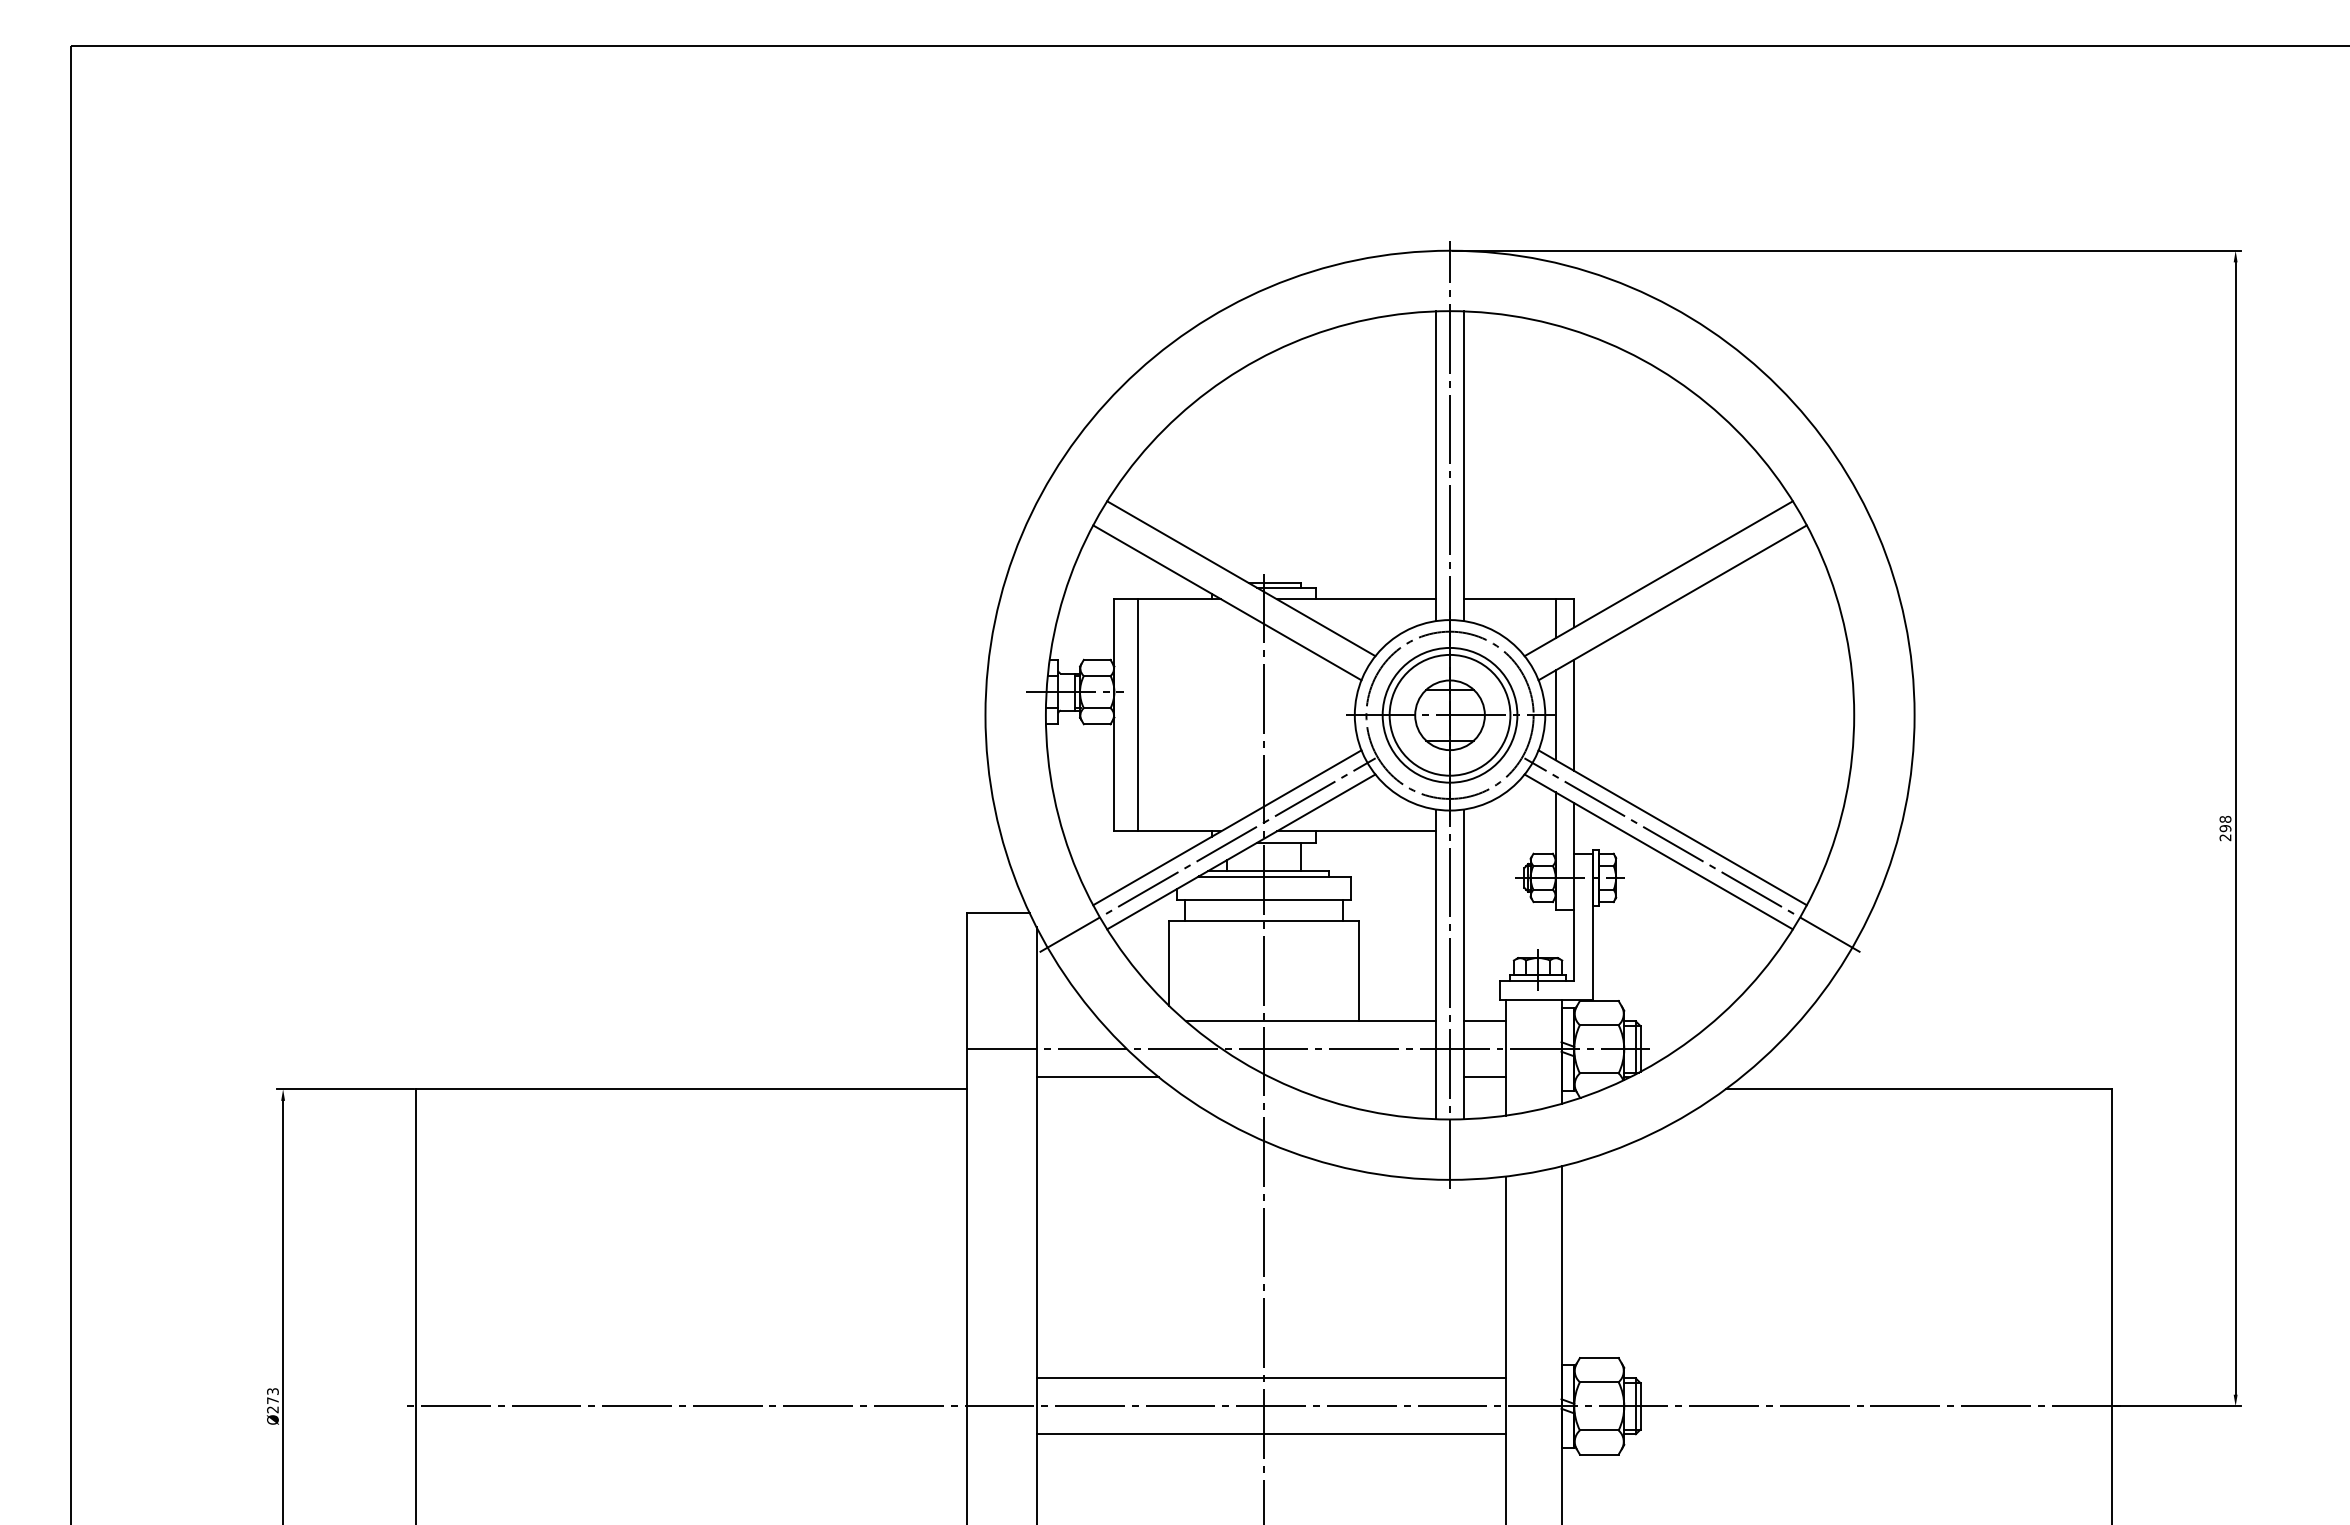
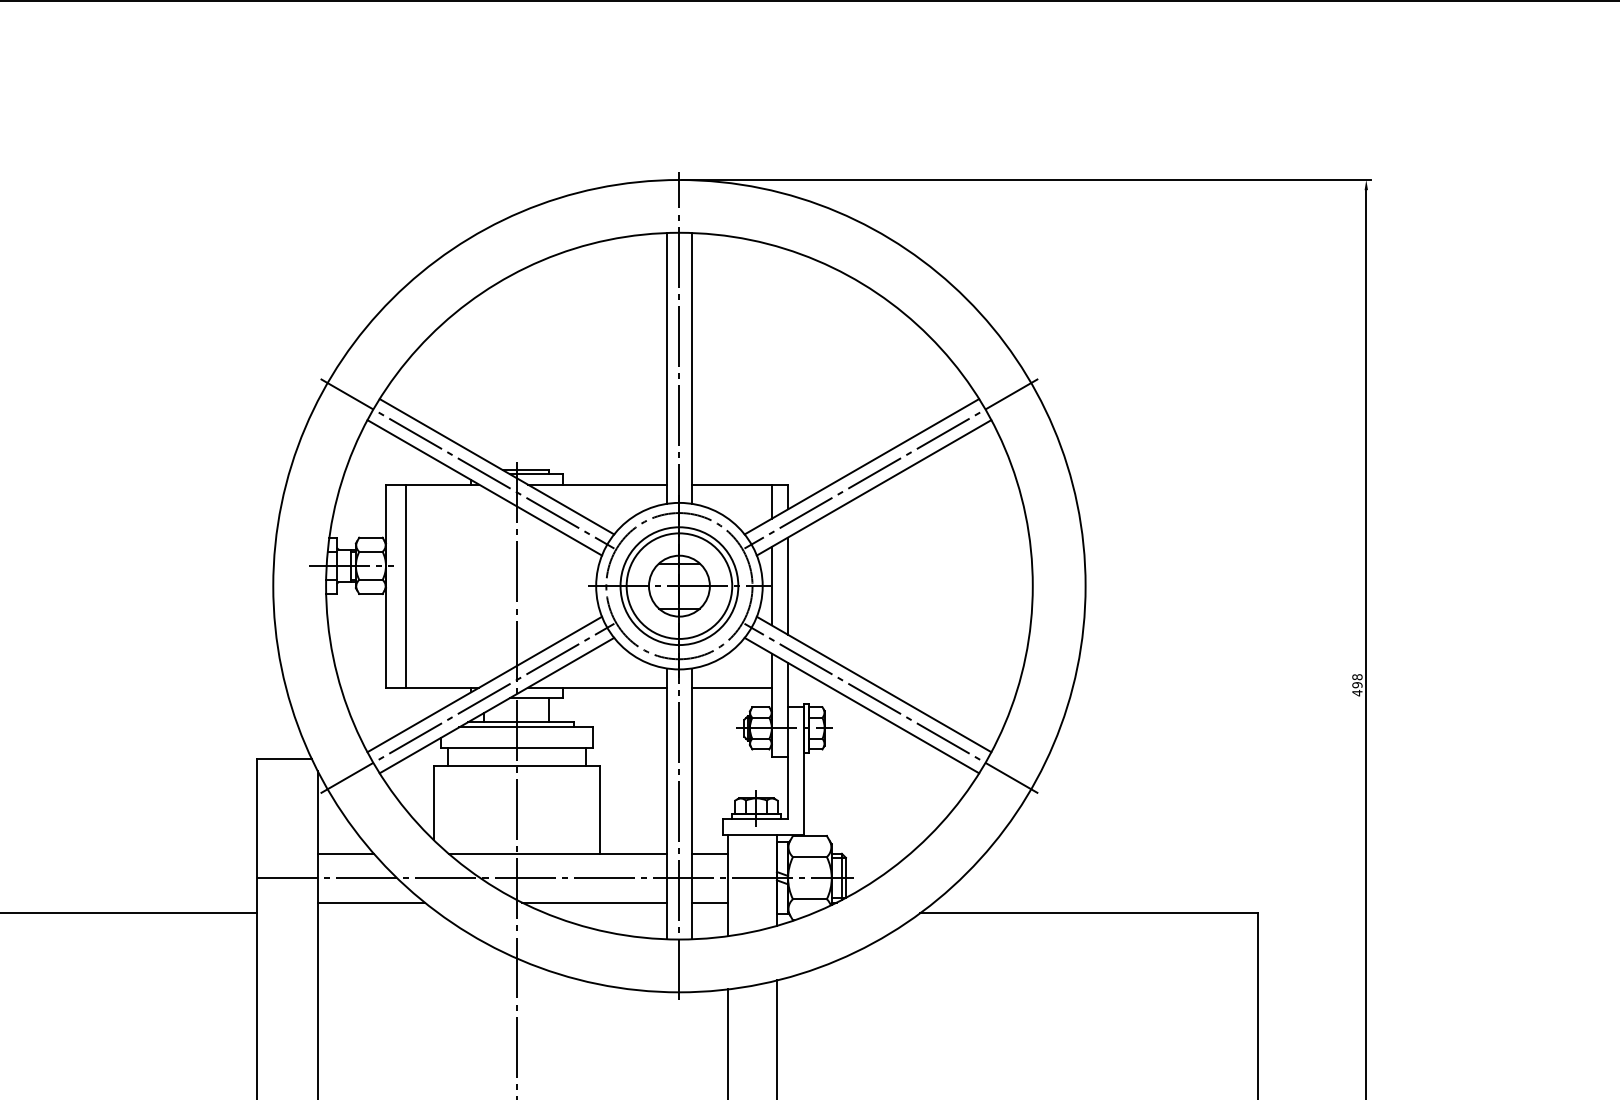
line: (1207, 575) -> (467, 463), added
line: (1692, 575) -> (891, 463), added
line: (1509, 831) -> (731, 687), added
text: (2225, 837) -> (1357, 692), 298 -> 498
line: (1068, 1021) -> (345, 853), added
line: (1353, 1077) -> (595, 902), added

